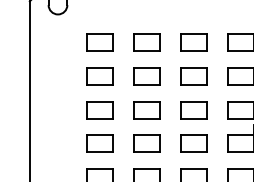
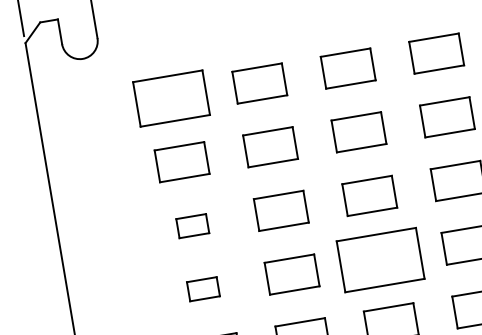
part: (99, 42) -> (169, 98), size x1.4
part: (99, 110) -> (191, 226), size x0.6
part: (99, 143) -> (202, 288), size x0.6
part: (193, 143) -> (379, 258), size x1.6

